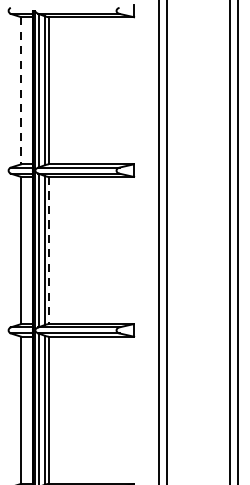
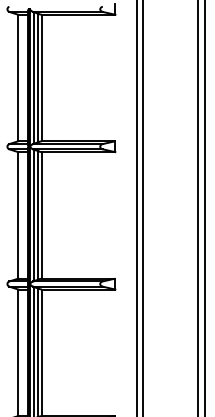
line: (21, 91) -> (18, 78), dashed -> solid
line: (49, 250) -> (42, 215), dashed -> solid

